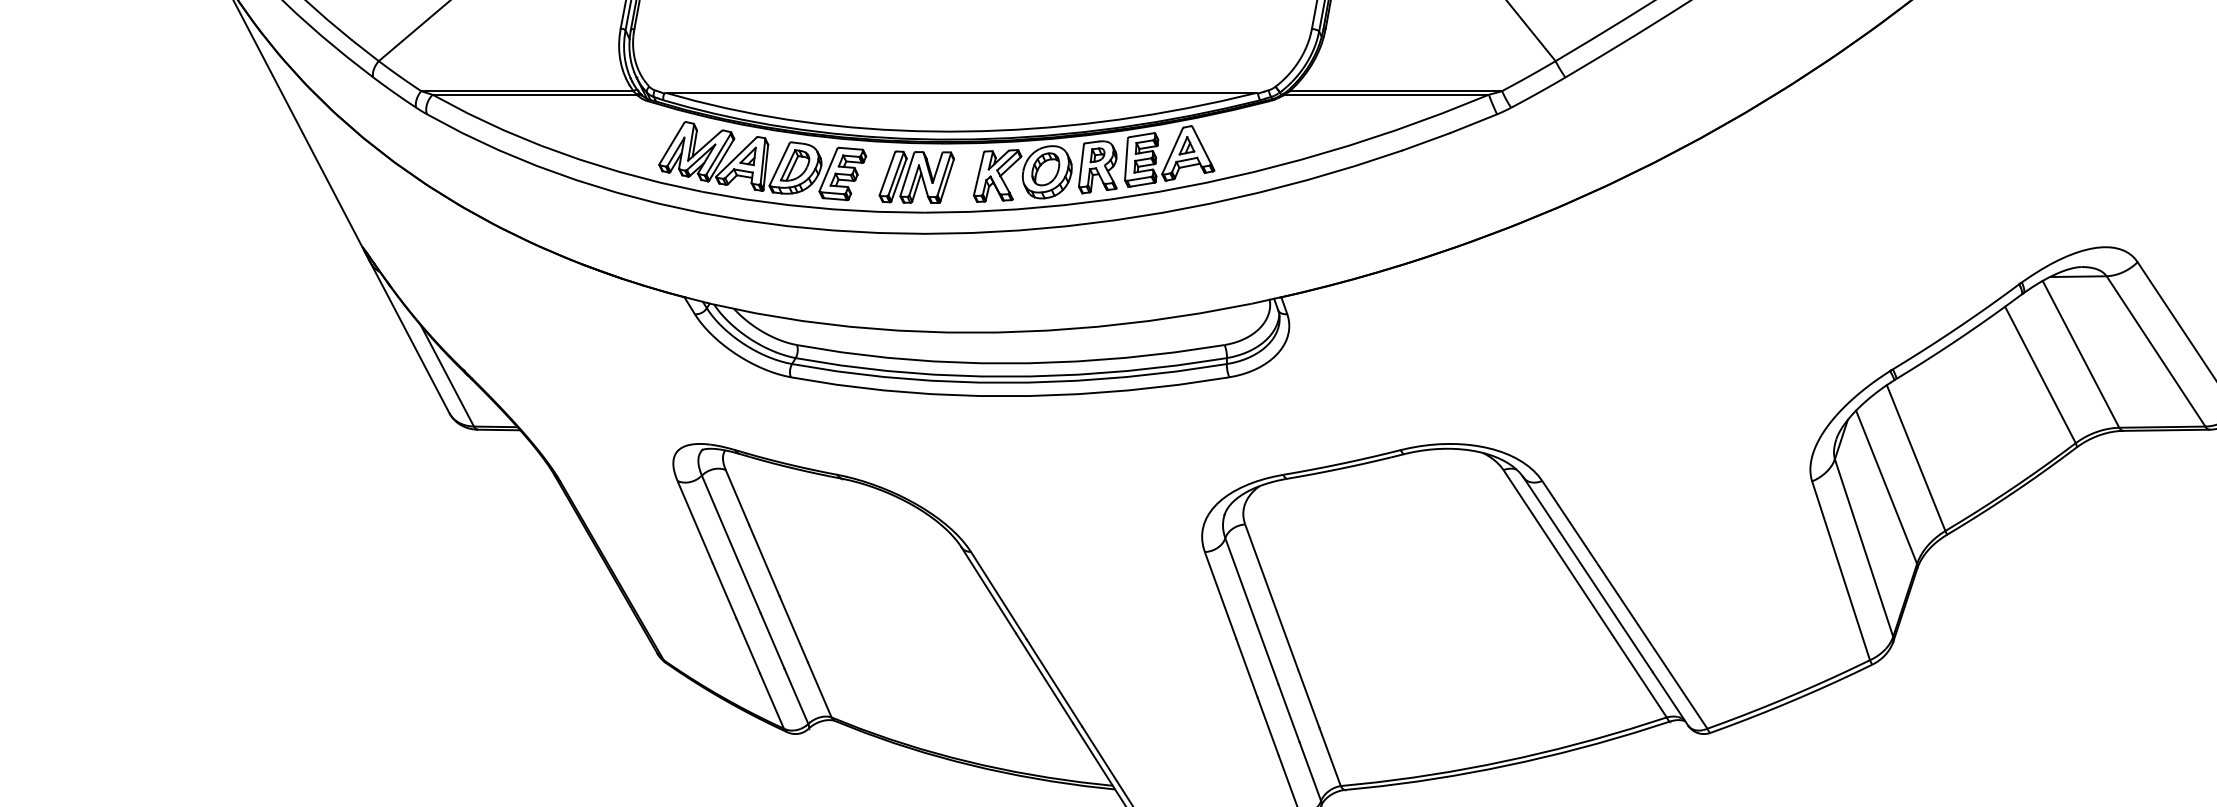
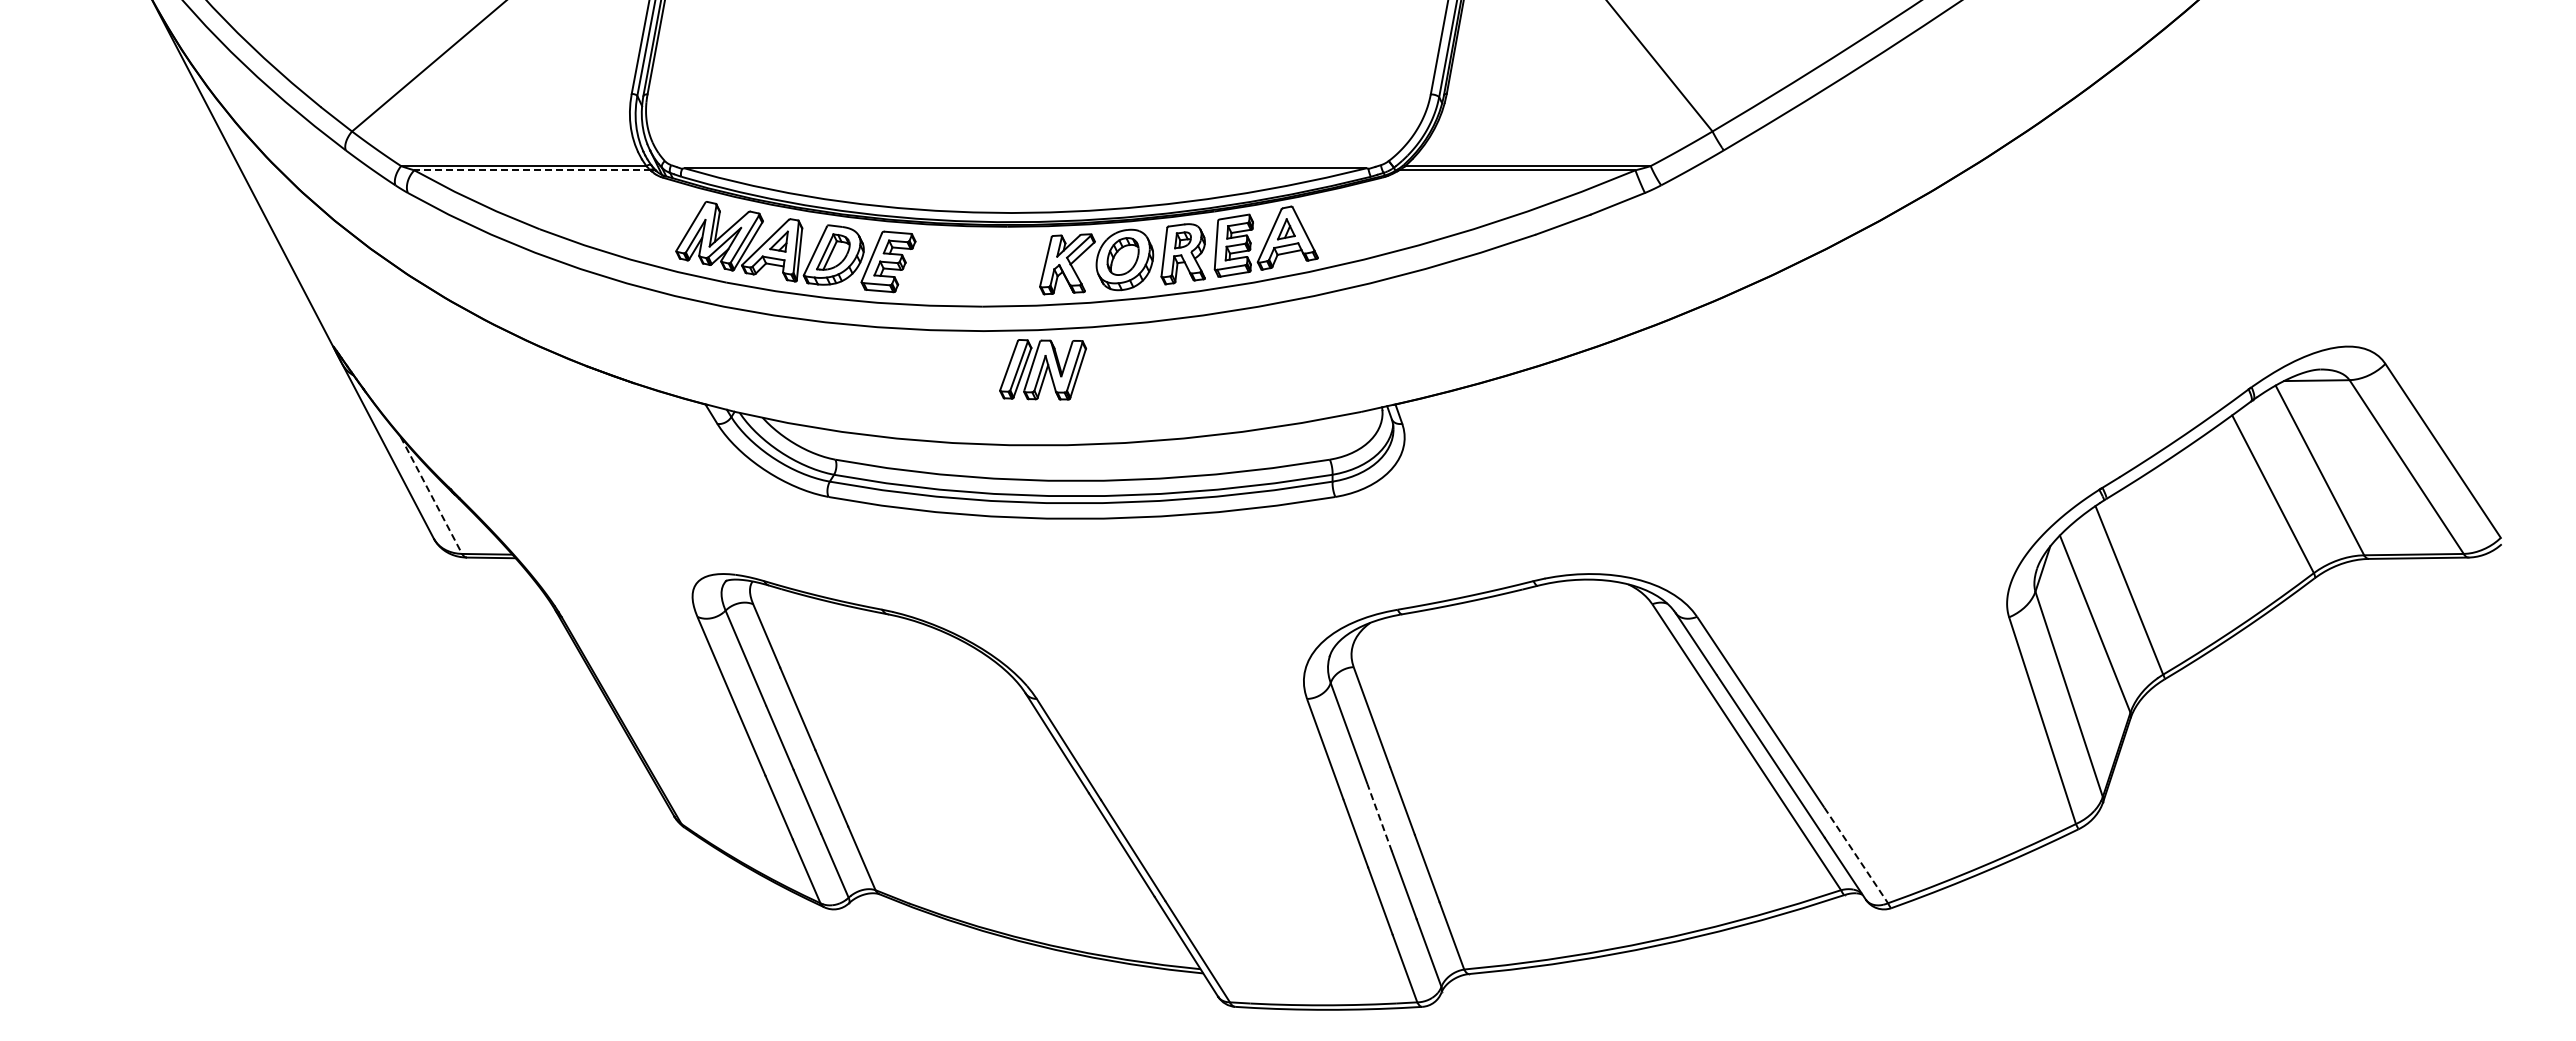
line: (534, 94) -> (532, 170), solid -> dashed
part: (917, 177) -> (1043, 369), moved
line: (447, 376) -> (431, 495), solid -> dashed
line: (1267, 654) -> (1379, 817), solid -> dashed
line: (1680, 688) -> (1856, 856), solid -> dashed

